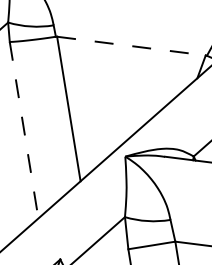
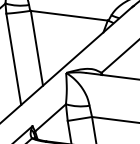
line: (131, 45) -> (69, 15), dashed -> solid
line: (23, 130) -> (13, 59), dashed -> solid

